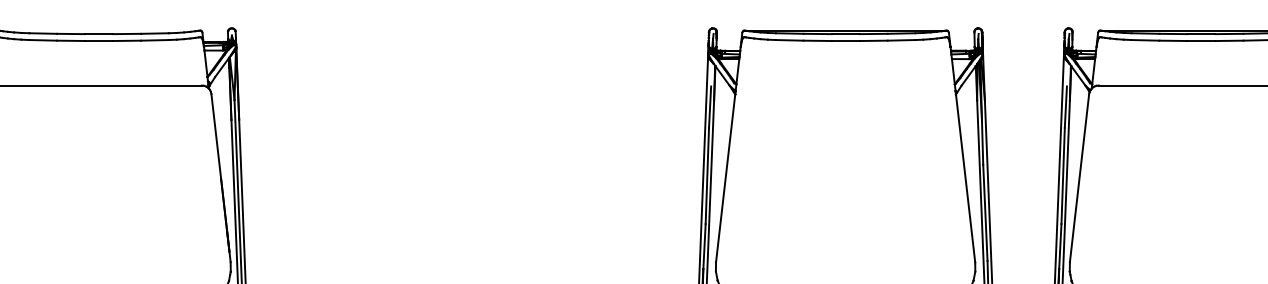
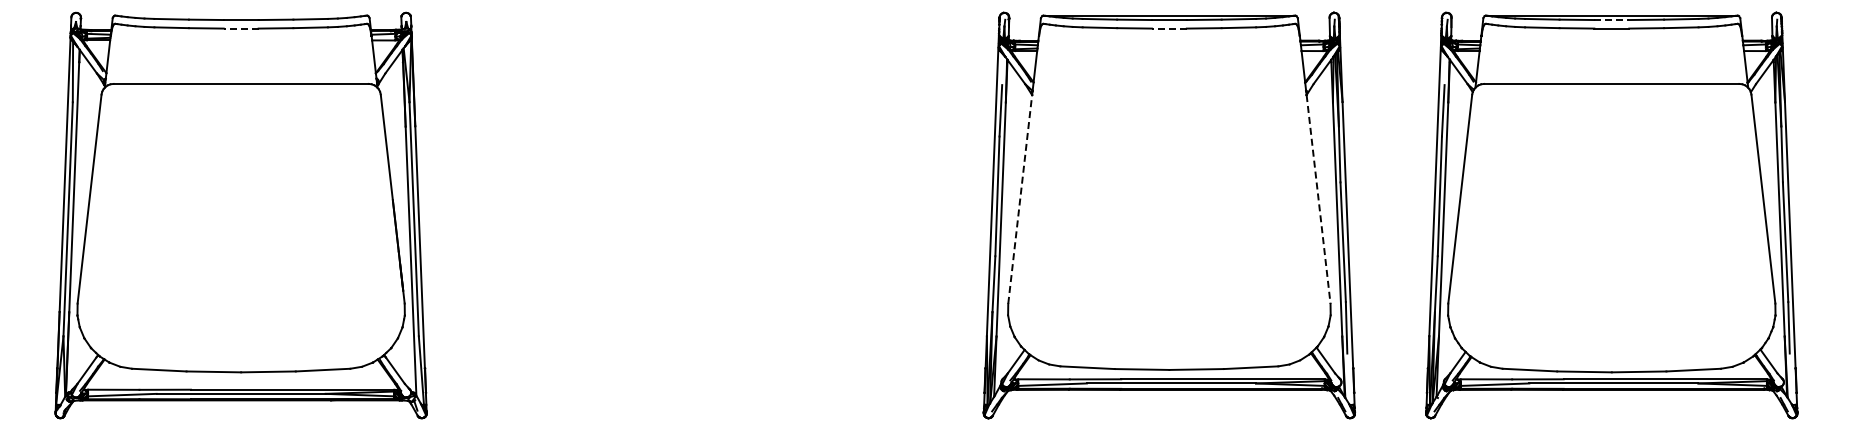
line: (1201, 34) -> (1612, 20), solid -> dashed
line: (98, 40) -> (240, 28), solid -> dashed
line: (844, 40) -> (1168, 28), solid -> dashed
line: (725, 177) -> (1020, 198), solid -> dashed
line: (965, 178) -> (1318, 199), solid -> dashed

